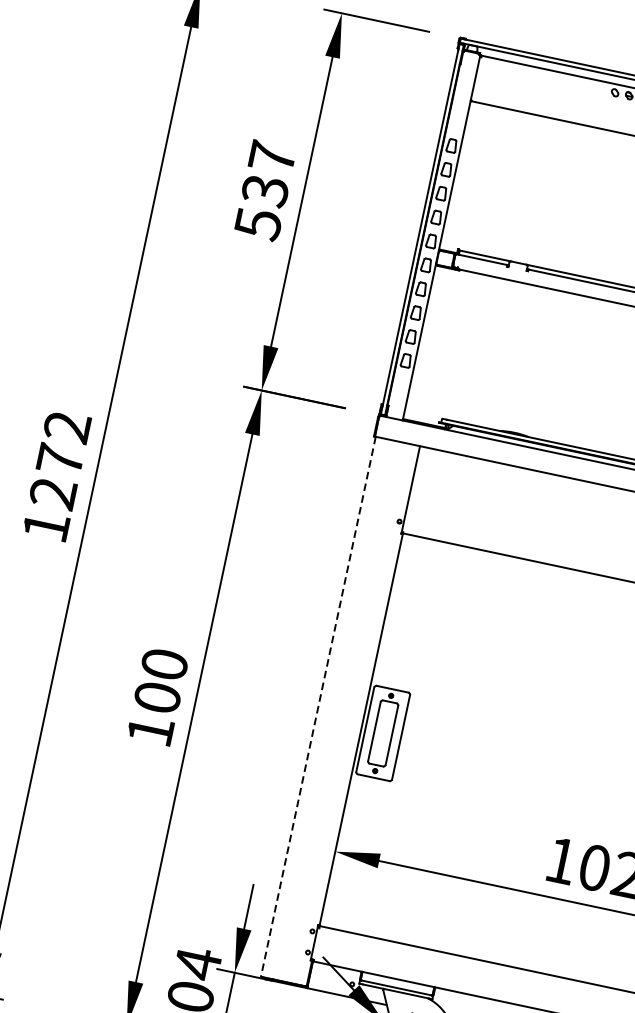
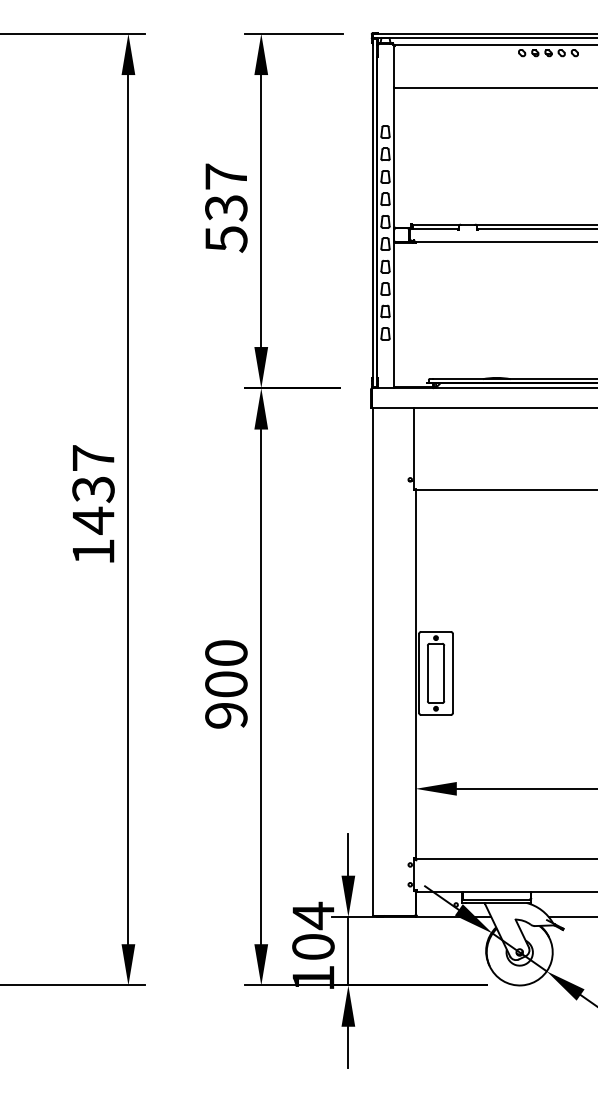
text: (60, 460) -> (93, 489), 1272 -> 1437
line: (318, 706) -> (372, 661), dashed -> solid
text: (150, 730) -> (226, 715), 100 -> 900

